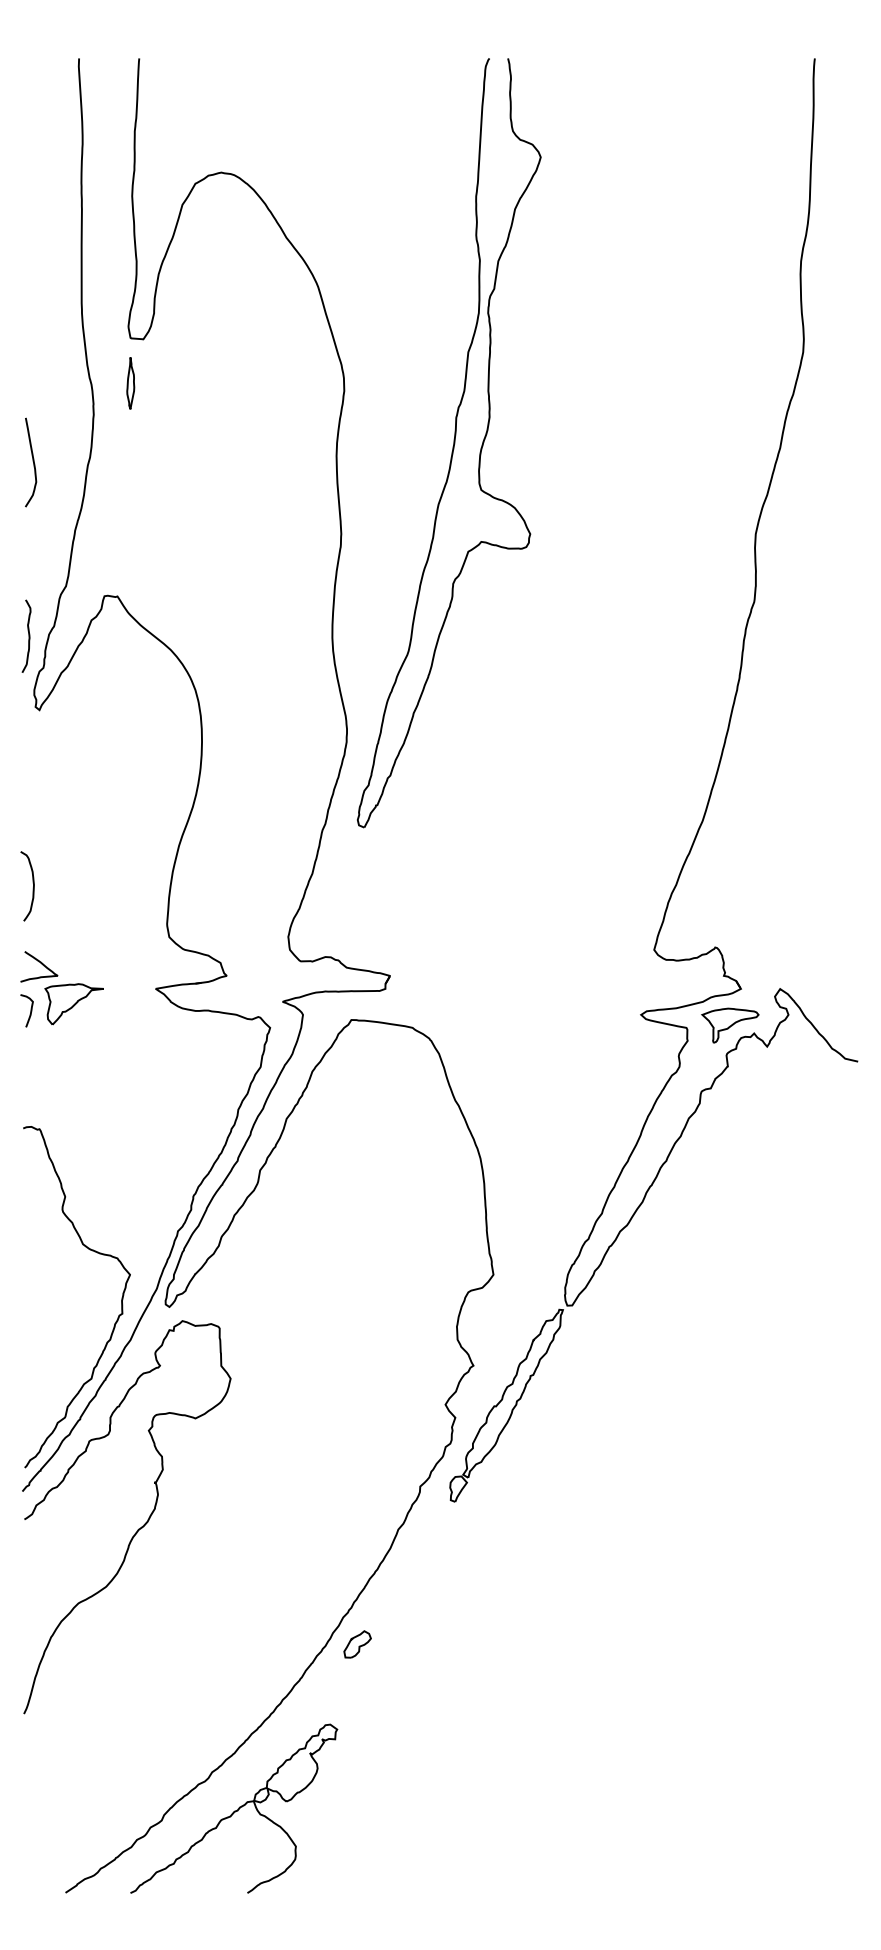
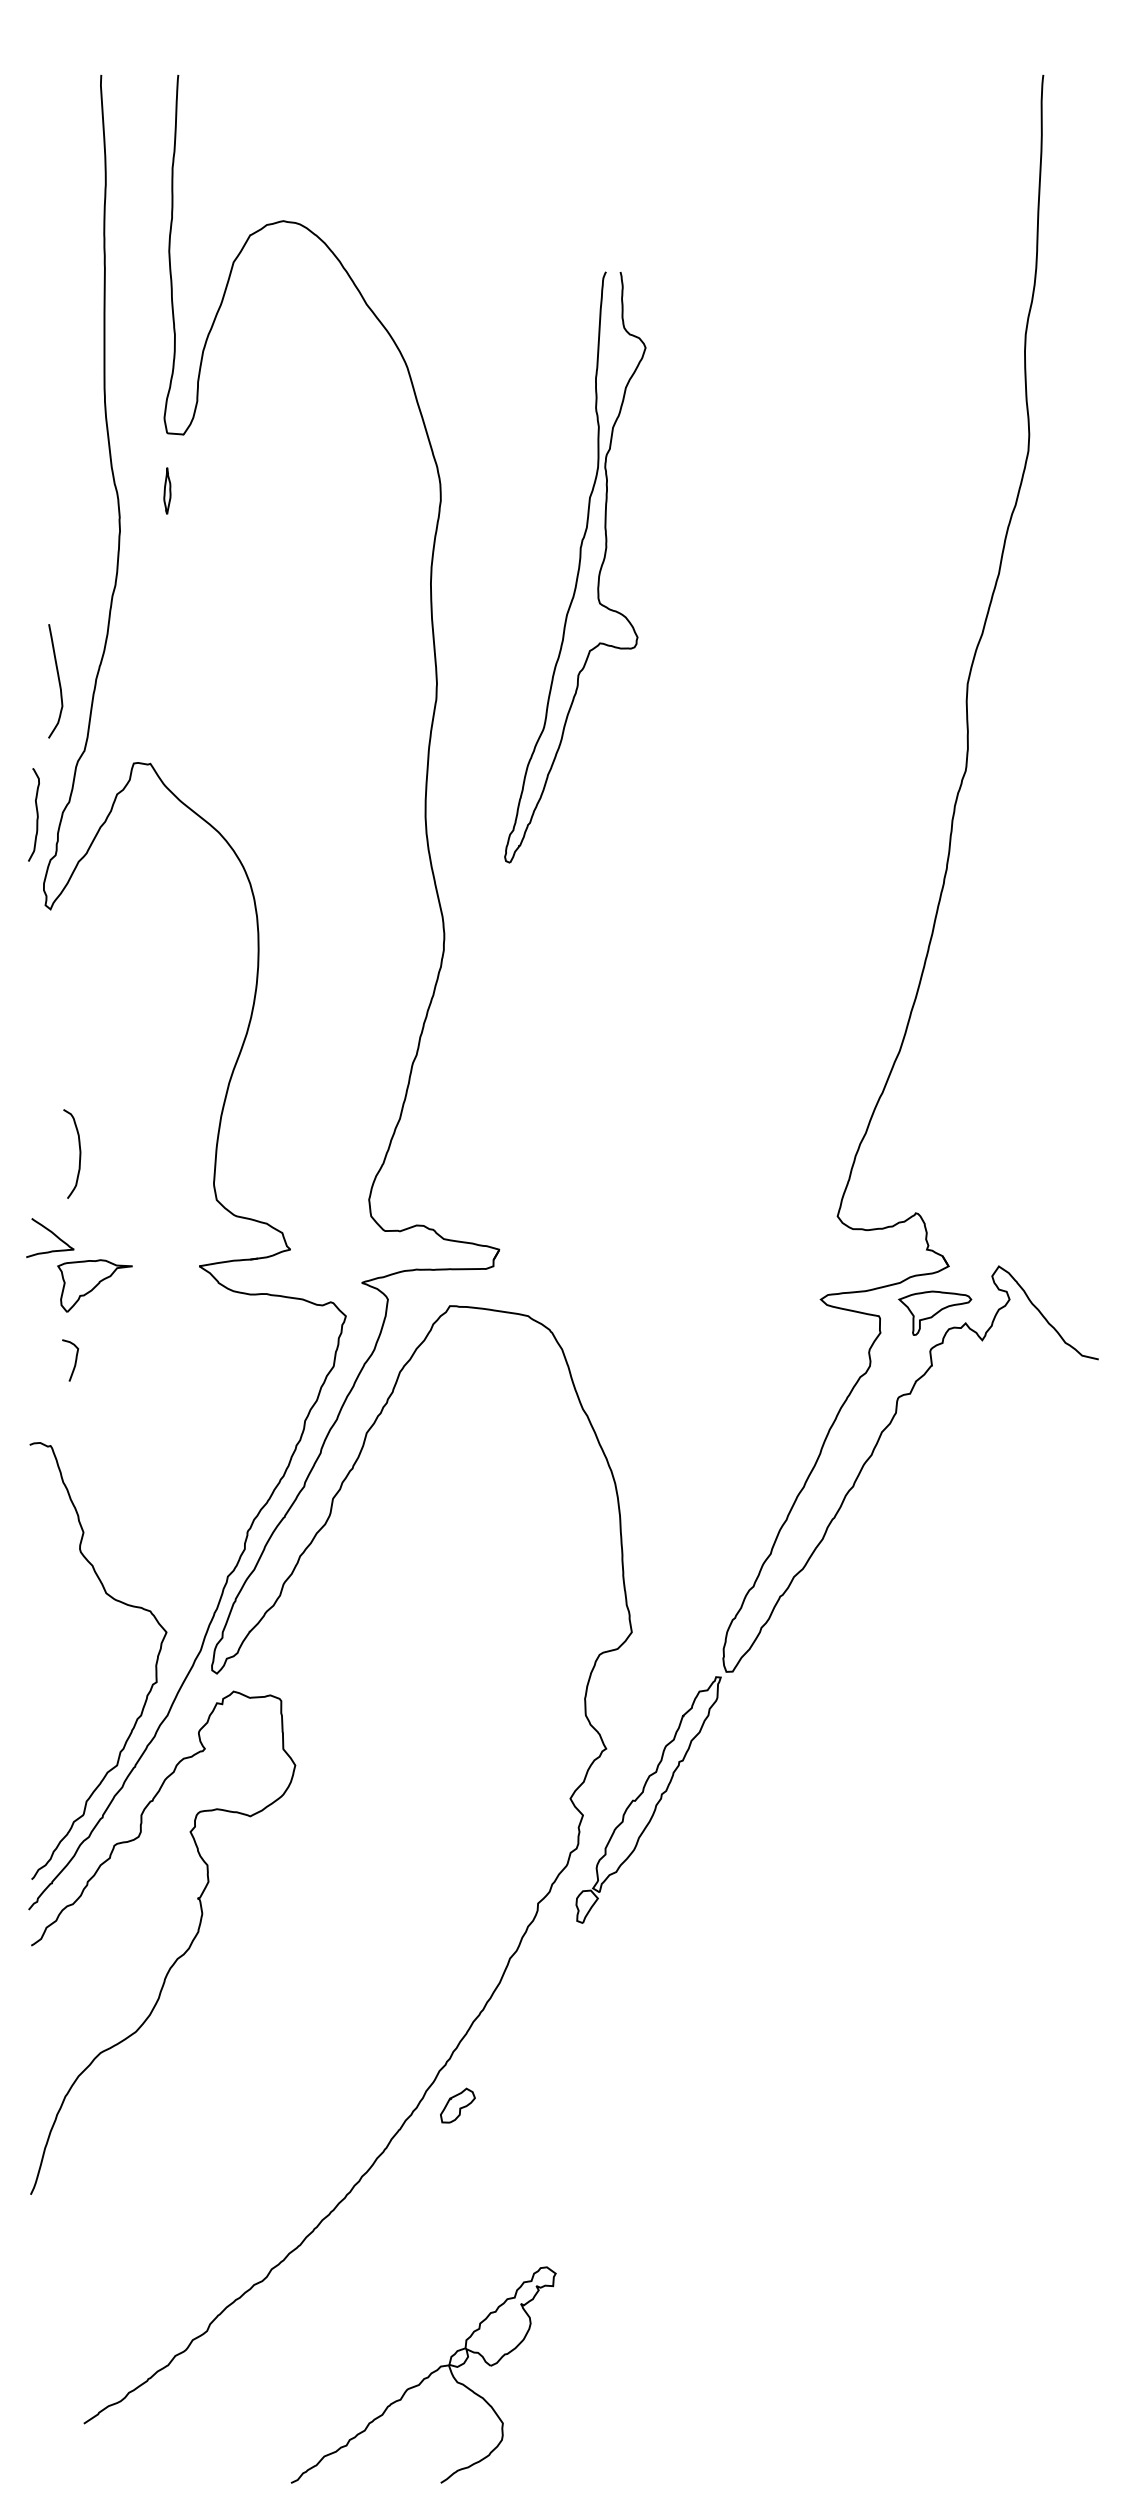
part: (130, 383) -> (167, 490), size x0.7
part: (449, 443) -> (575, 567), size x0.6
curve: (33, 462) -> (58, 681), moved
curve: (33, 885) -> (79, 1153), moved
curve: (30, 1012) -> (74, 1362), moved
part: (233, 1808) -> (423, 2374), moved

